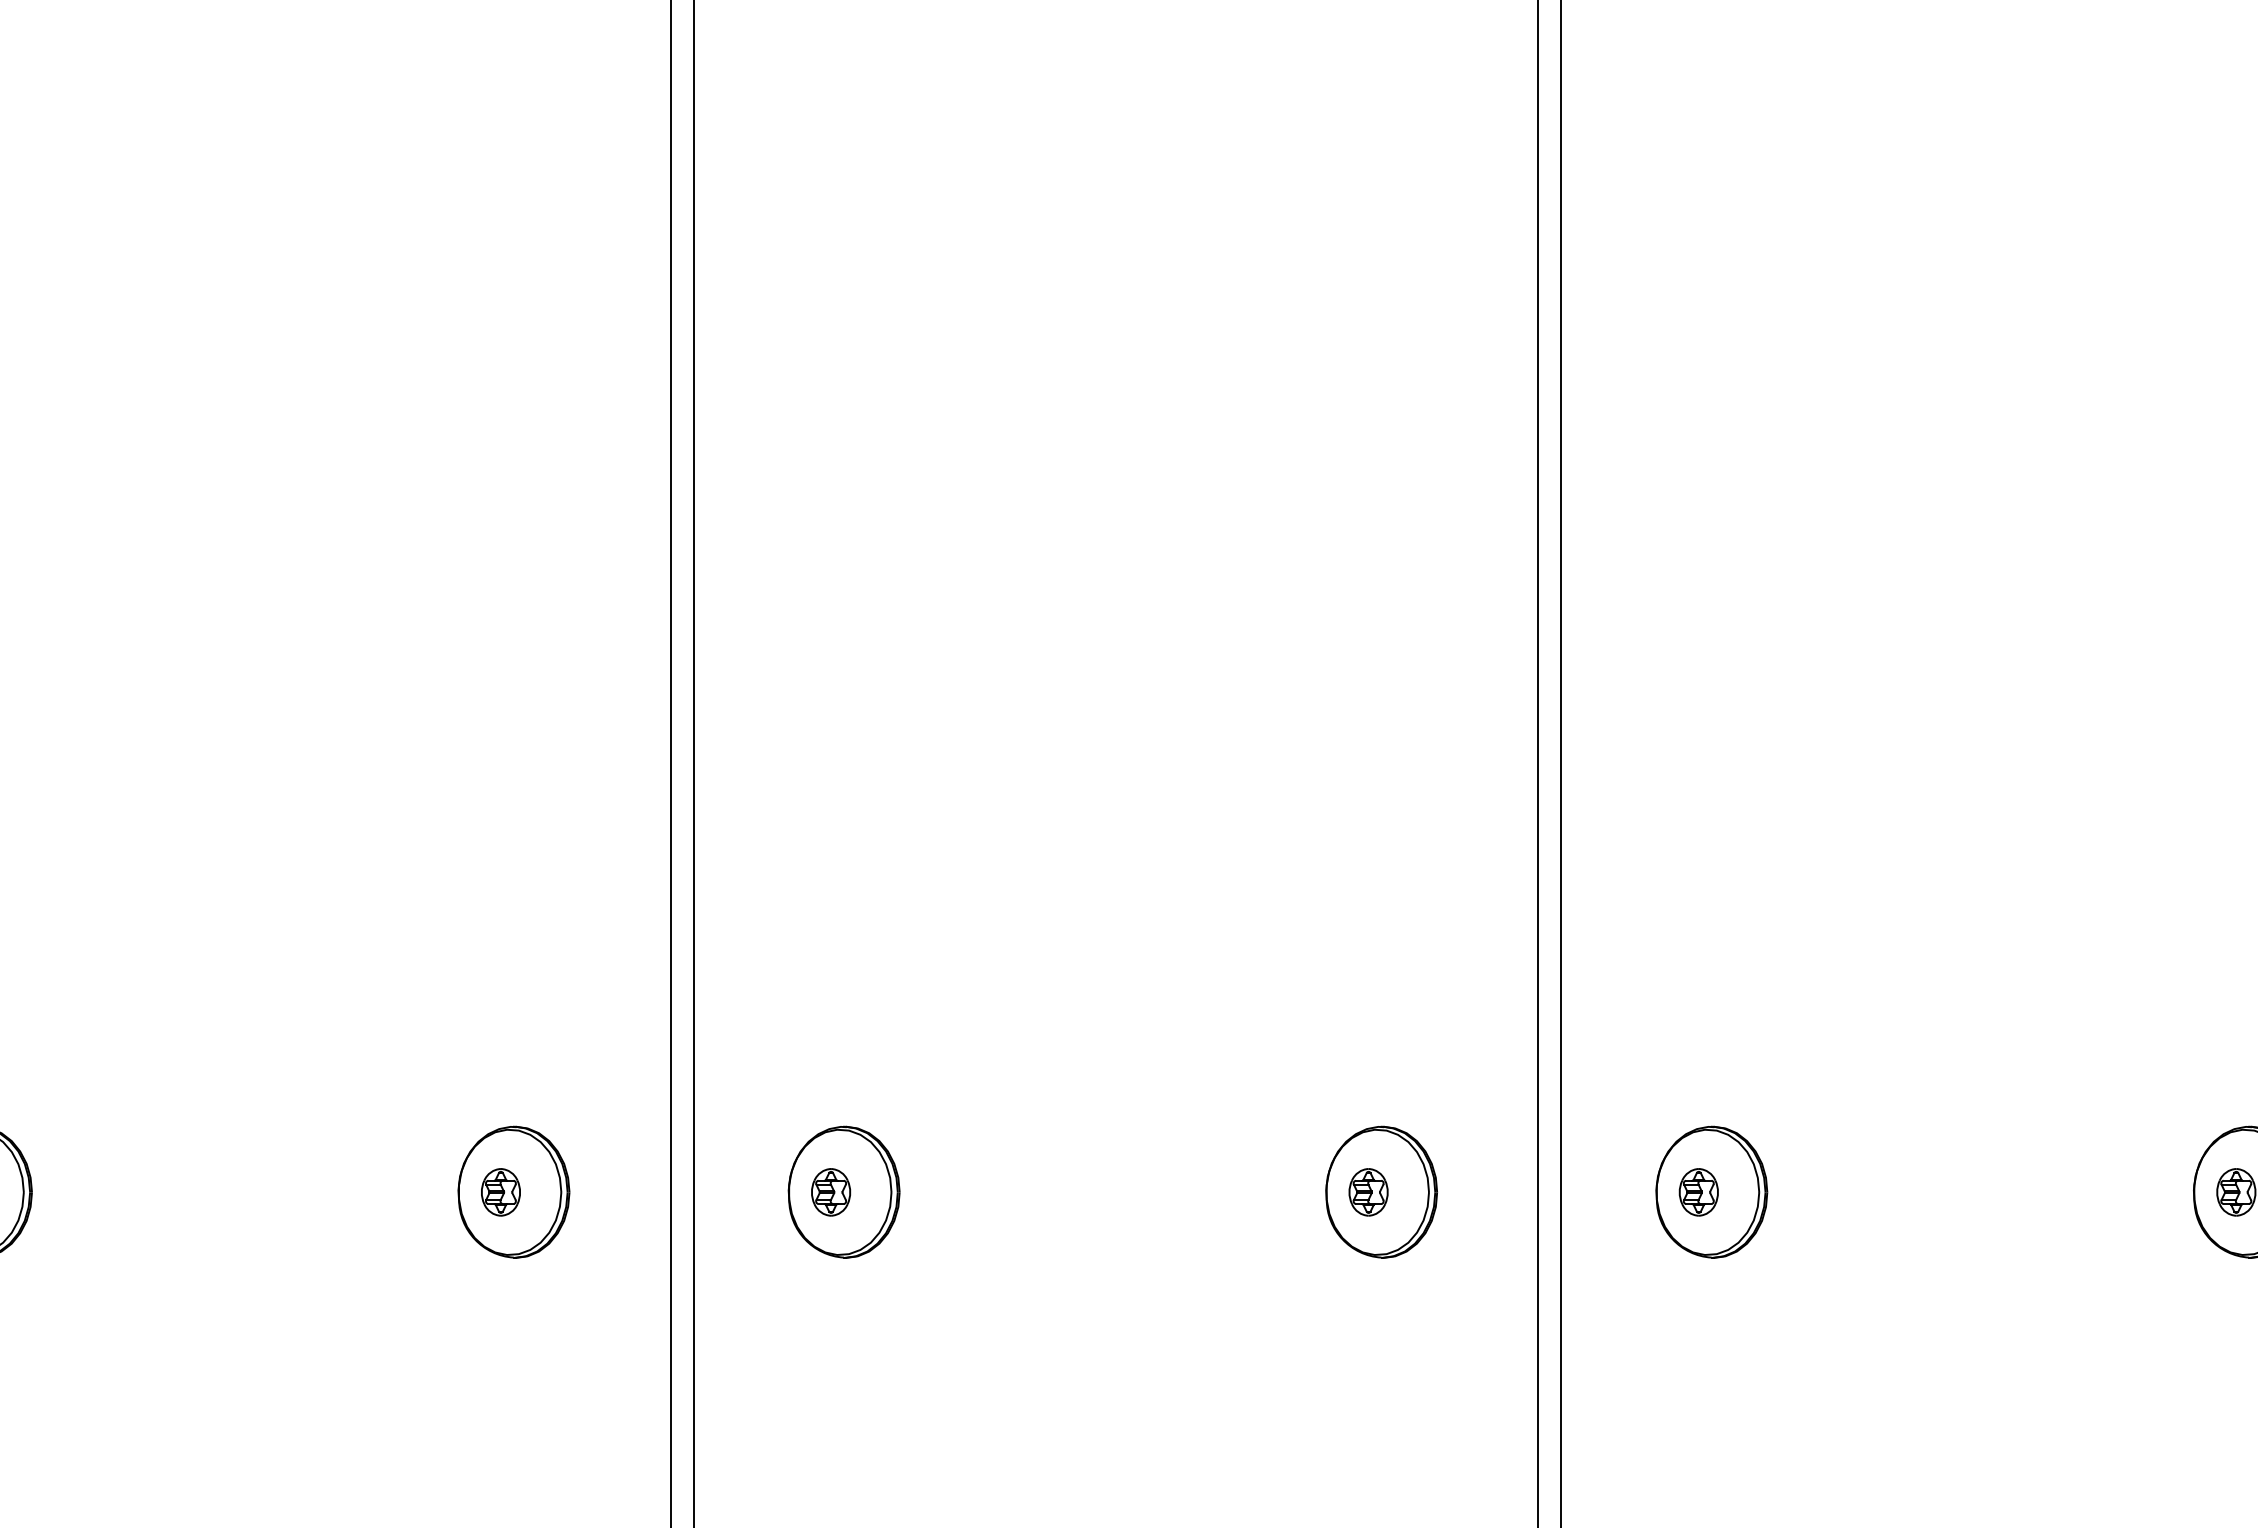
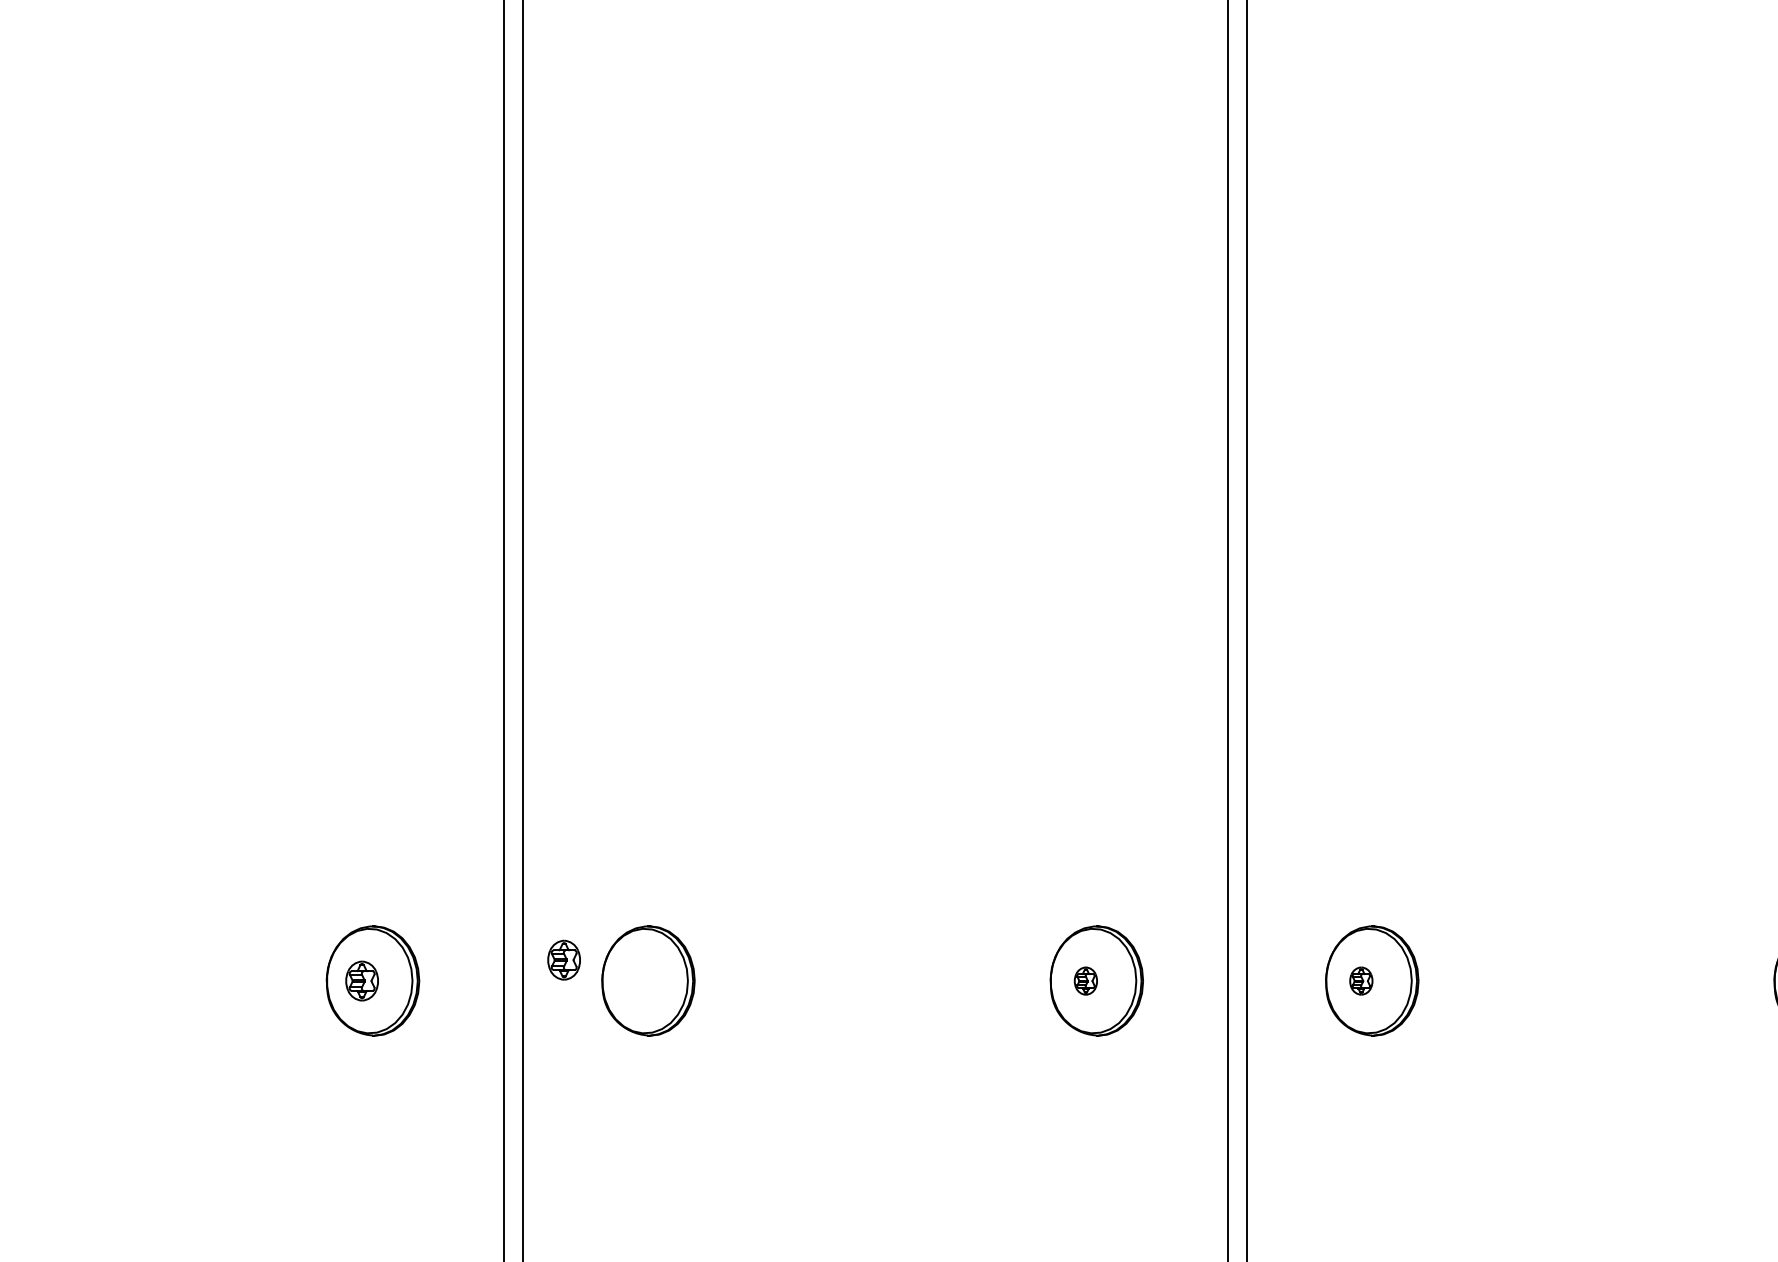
part: (831, 1192) -> (564, 960), moved
part: (1368, 1192) -> (1085, 981), size x0.7
part: (1698, 1192) -> (1361, 981), size x0.7

